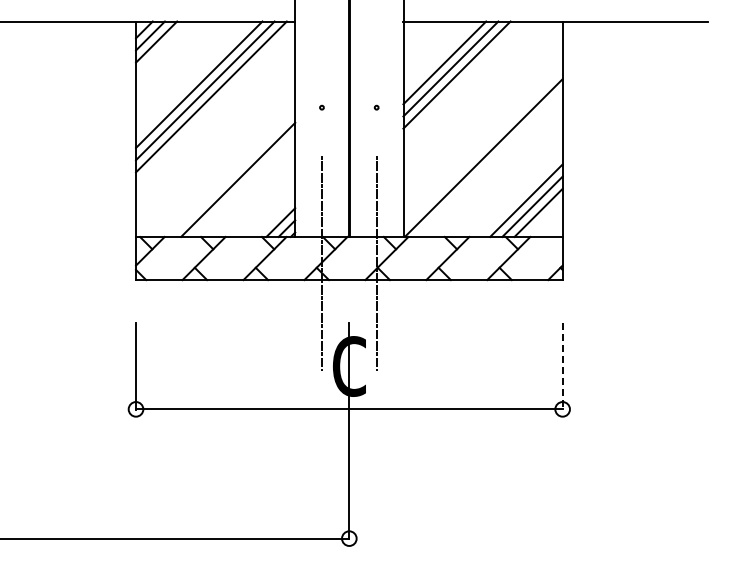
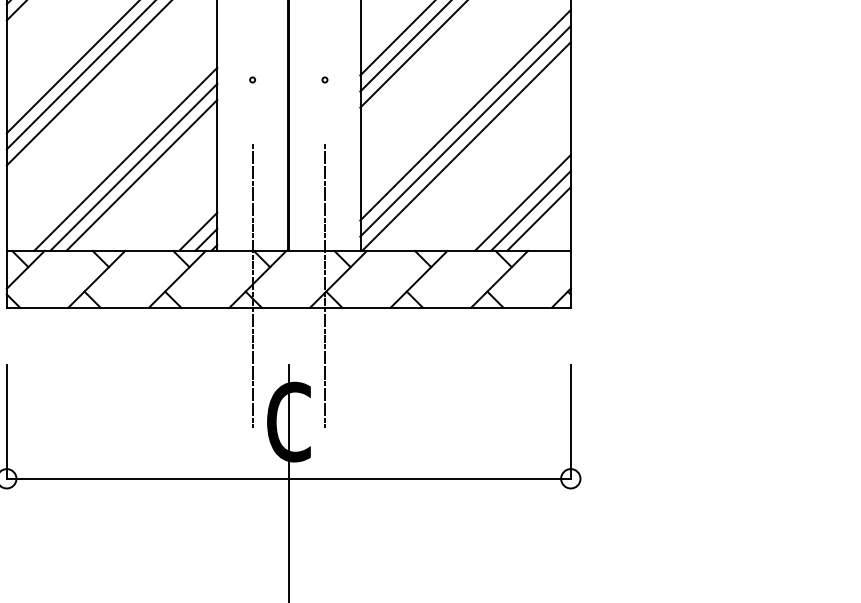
line: (482, 134) -> (464, 115), added
line: (482, 146) -> (464, 131), added
line: (225, 167) -> (125, 159), added
line: (231, 173) -> (133, 166), added
line: (562, 366) -> (570, 422), dashed -> solid

